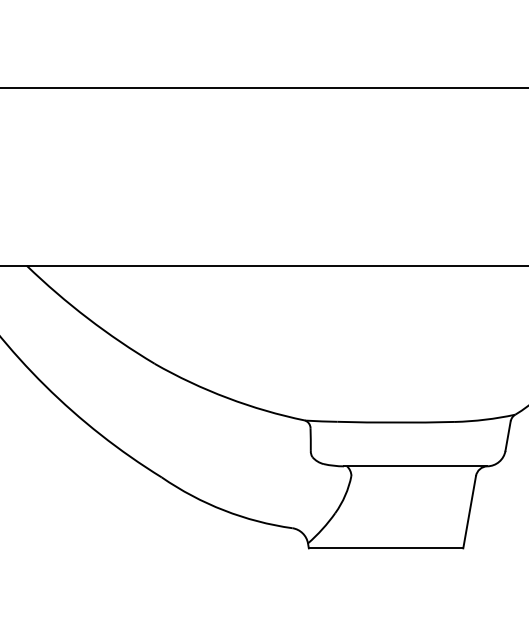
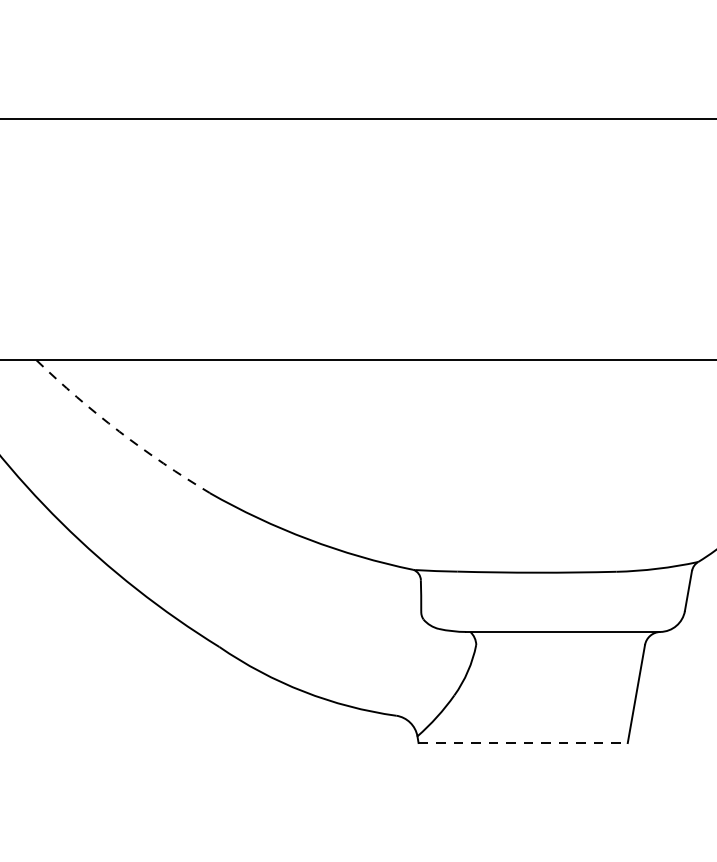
arc: (87, 318) -> (118, 431), solid -> dashed
line: (386, 548) -> (523, 743), solid -> dashed

